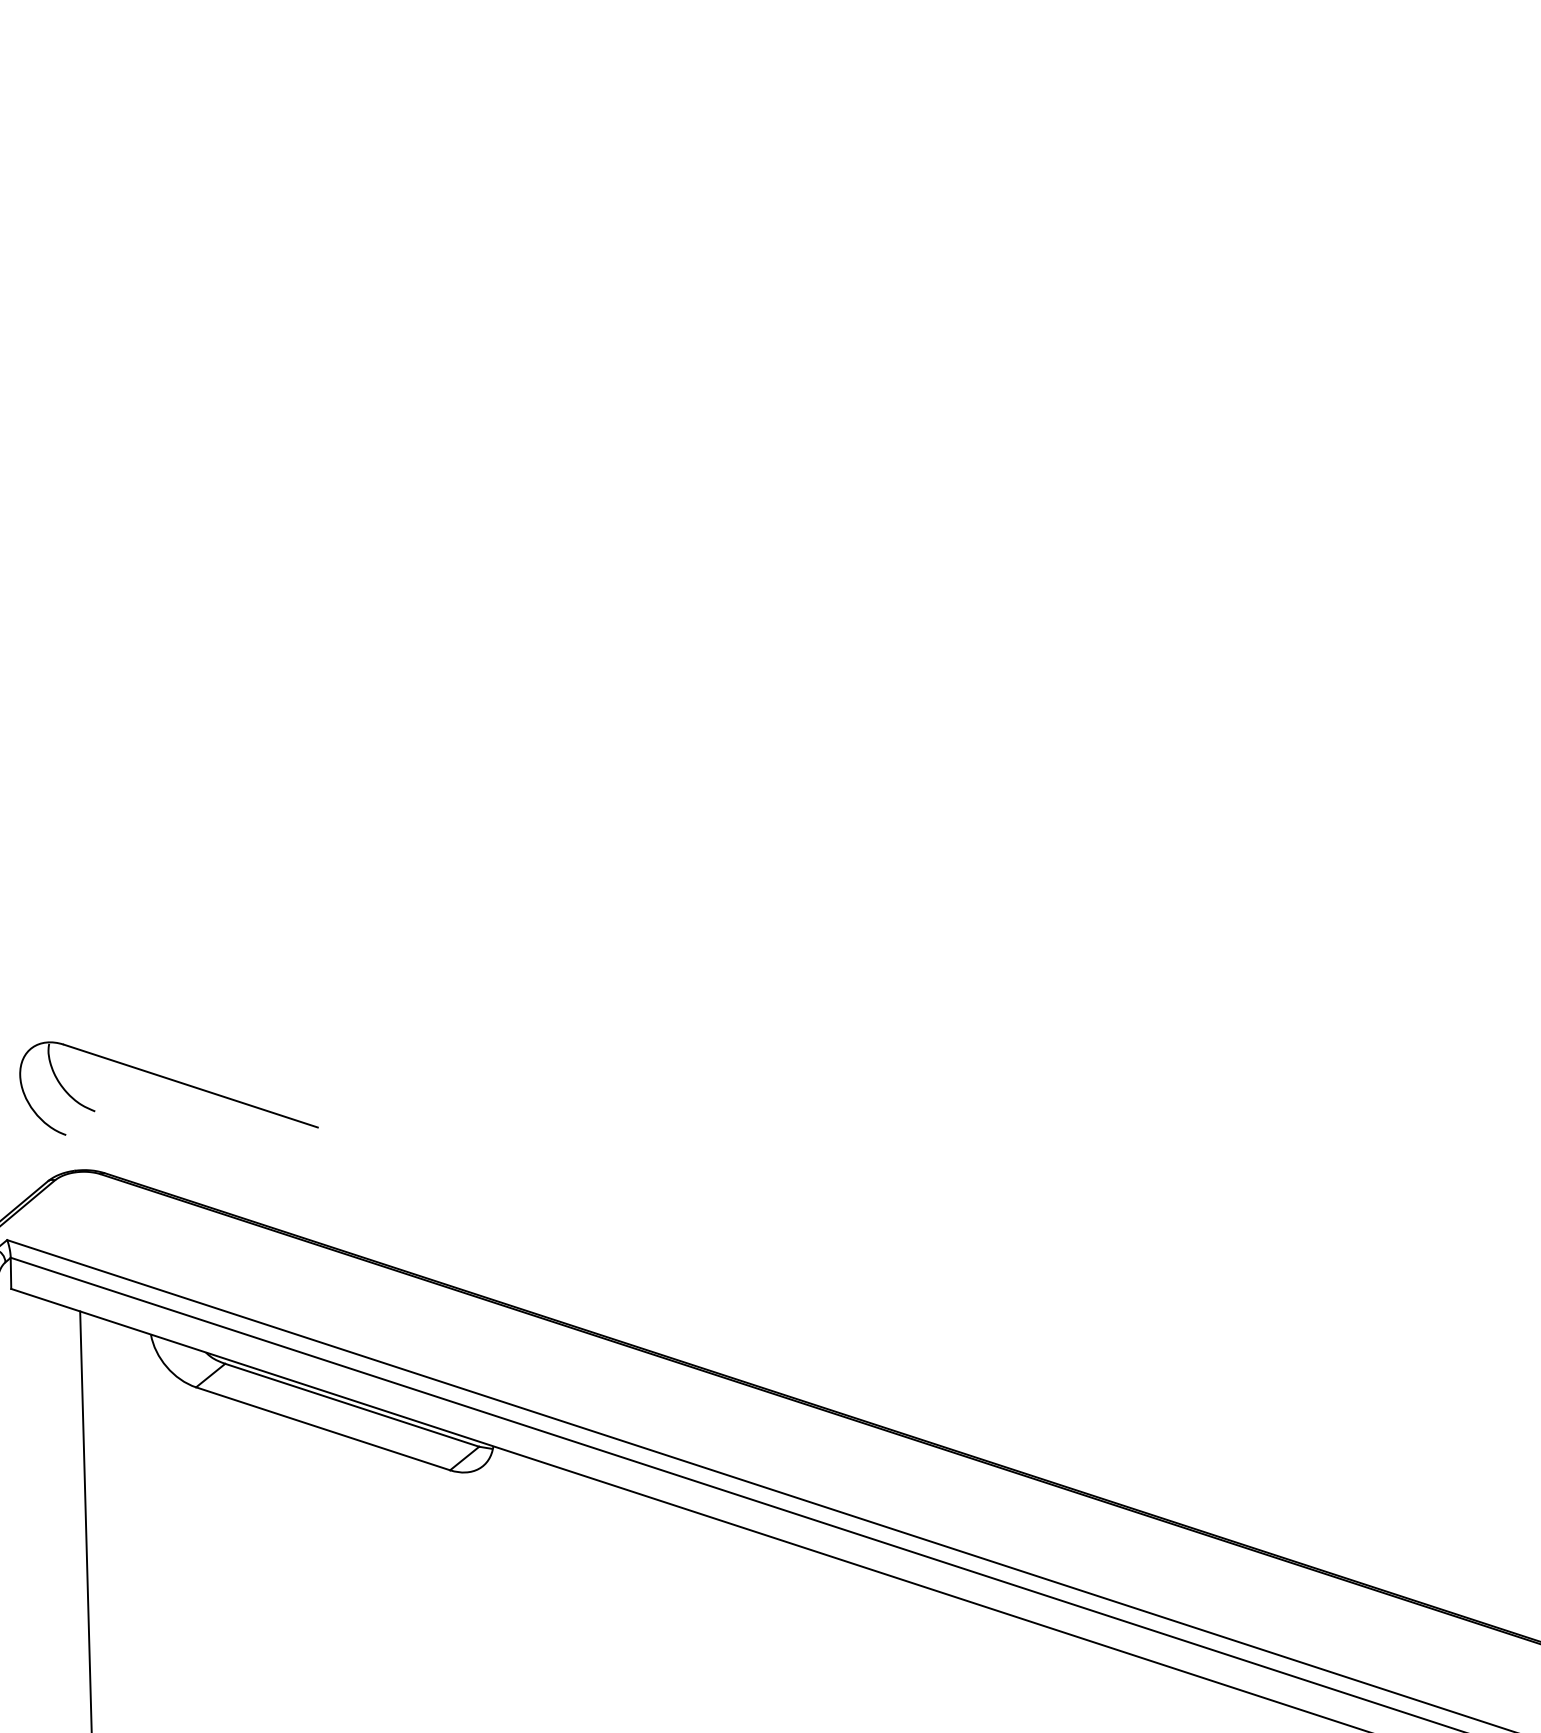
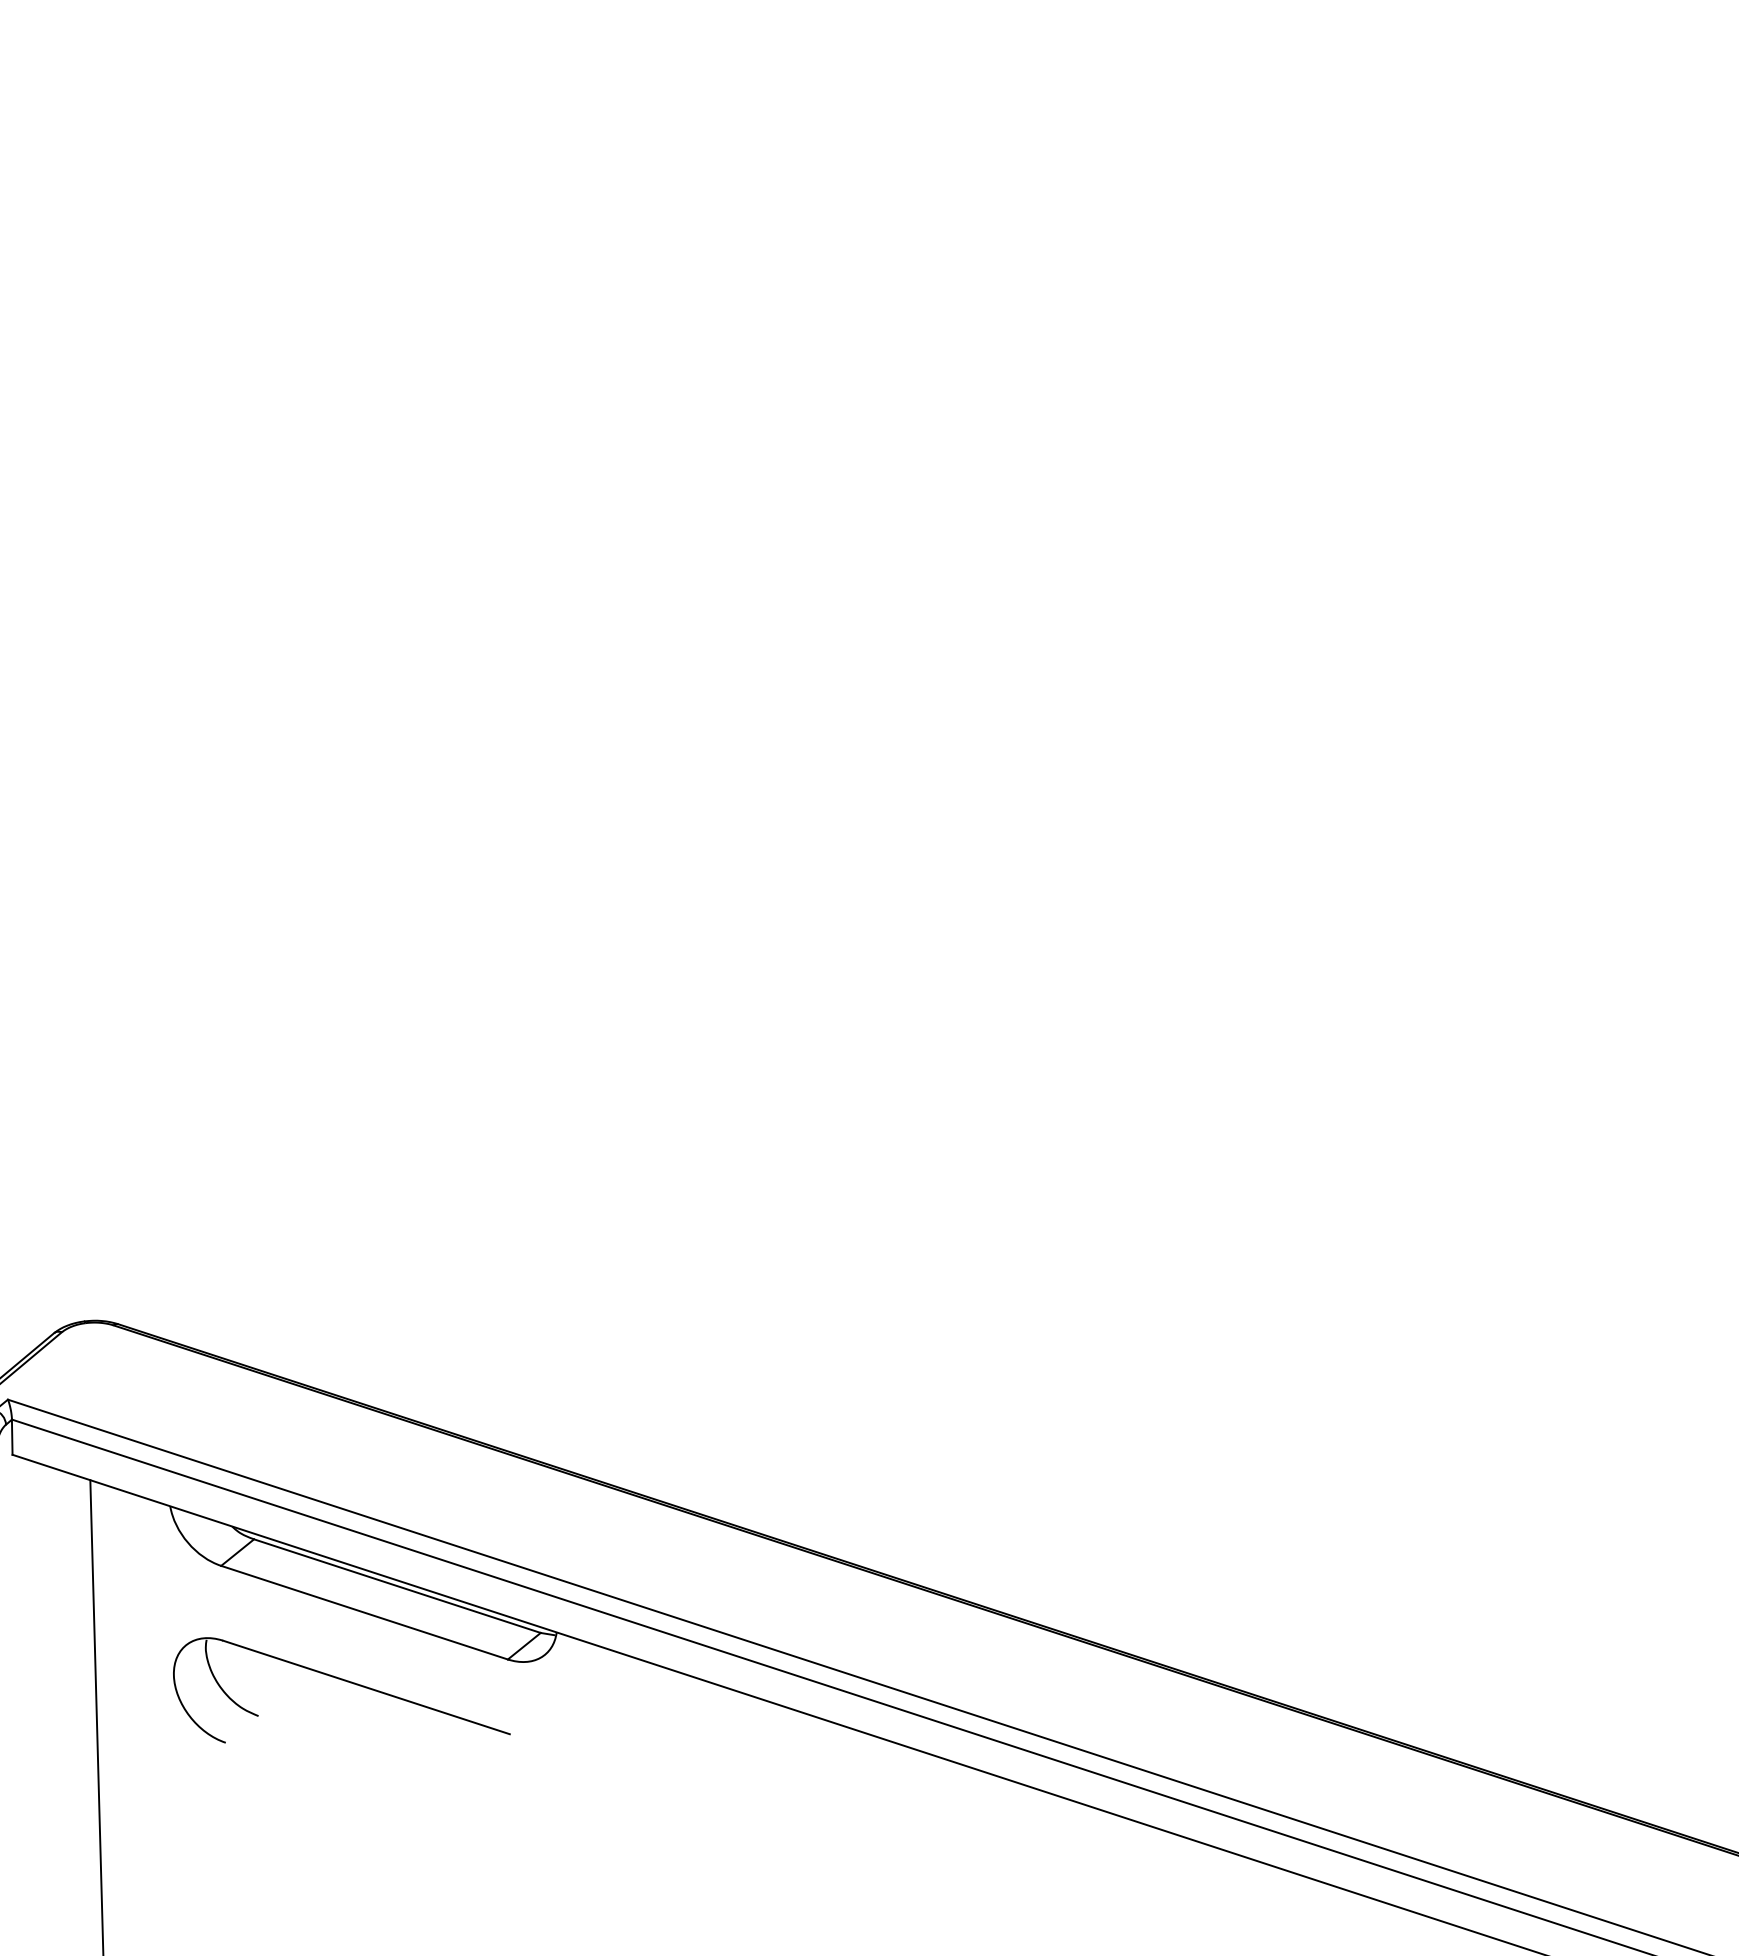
part: (169, 1080) -> (342, 1681), moved

